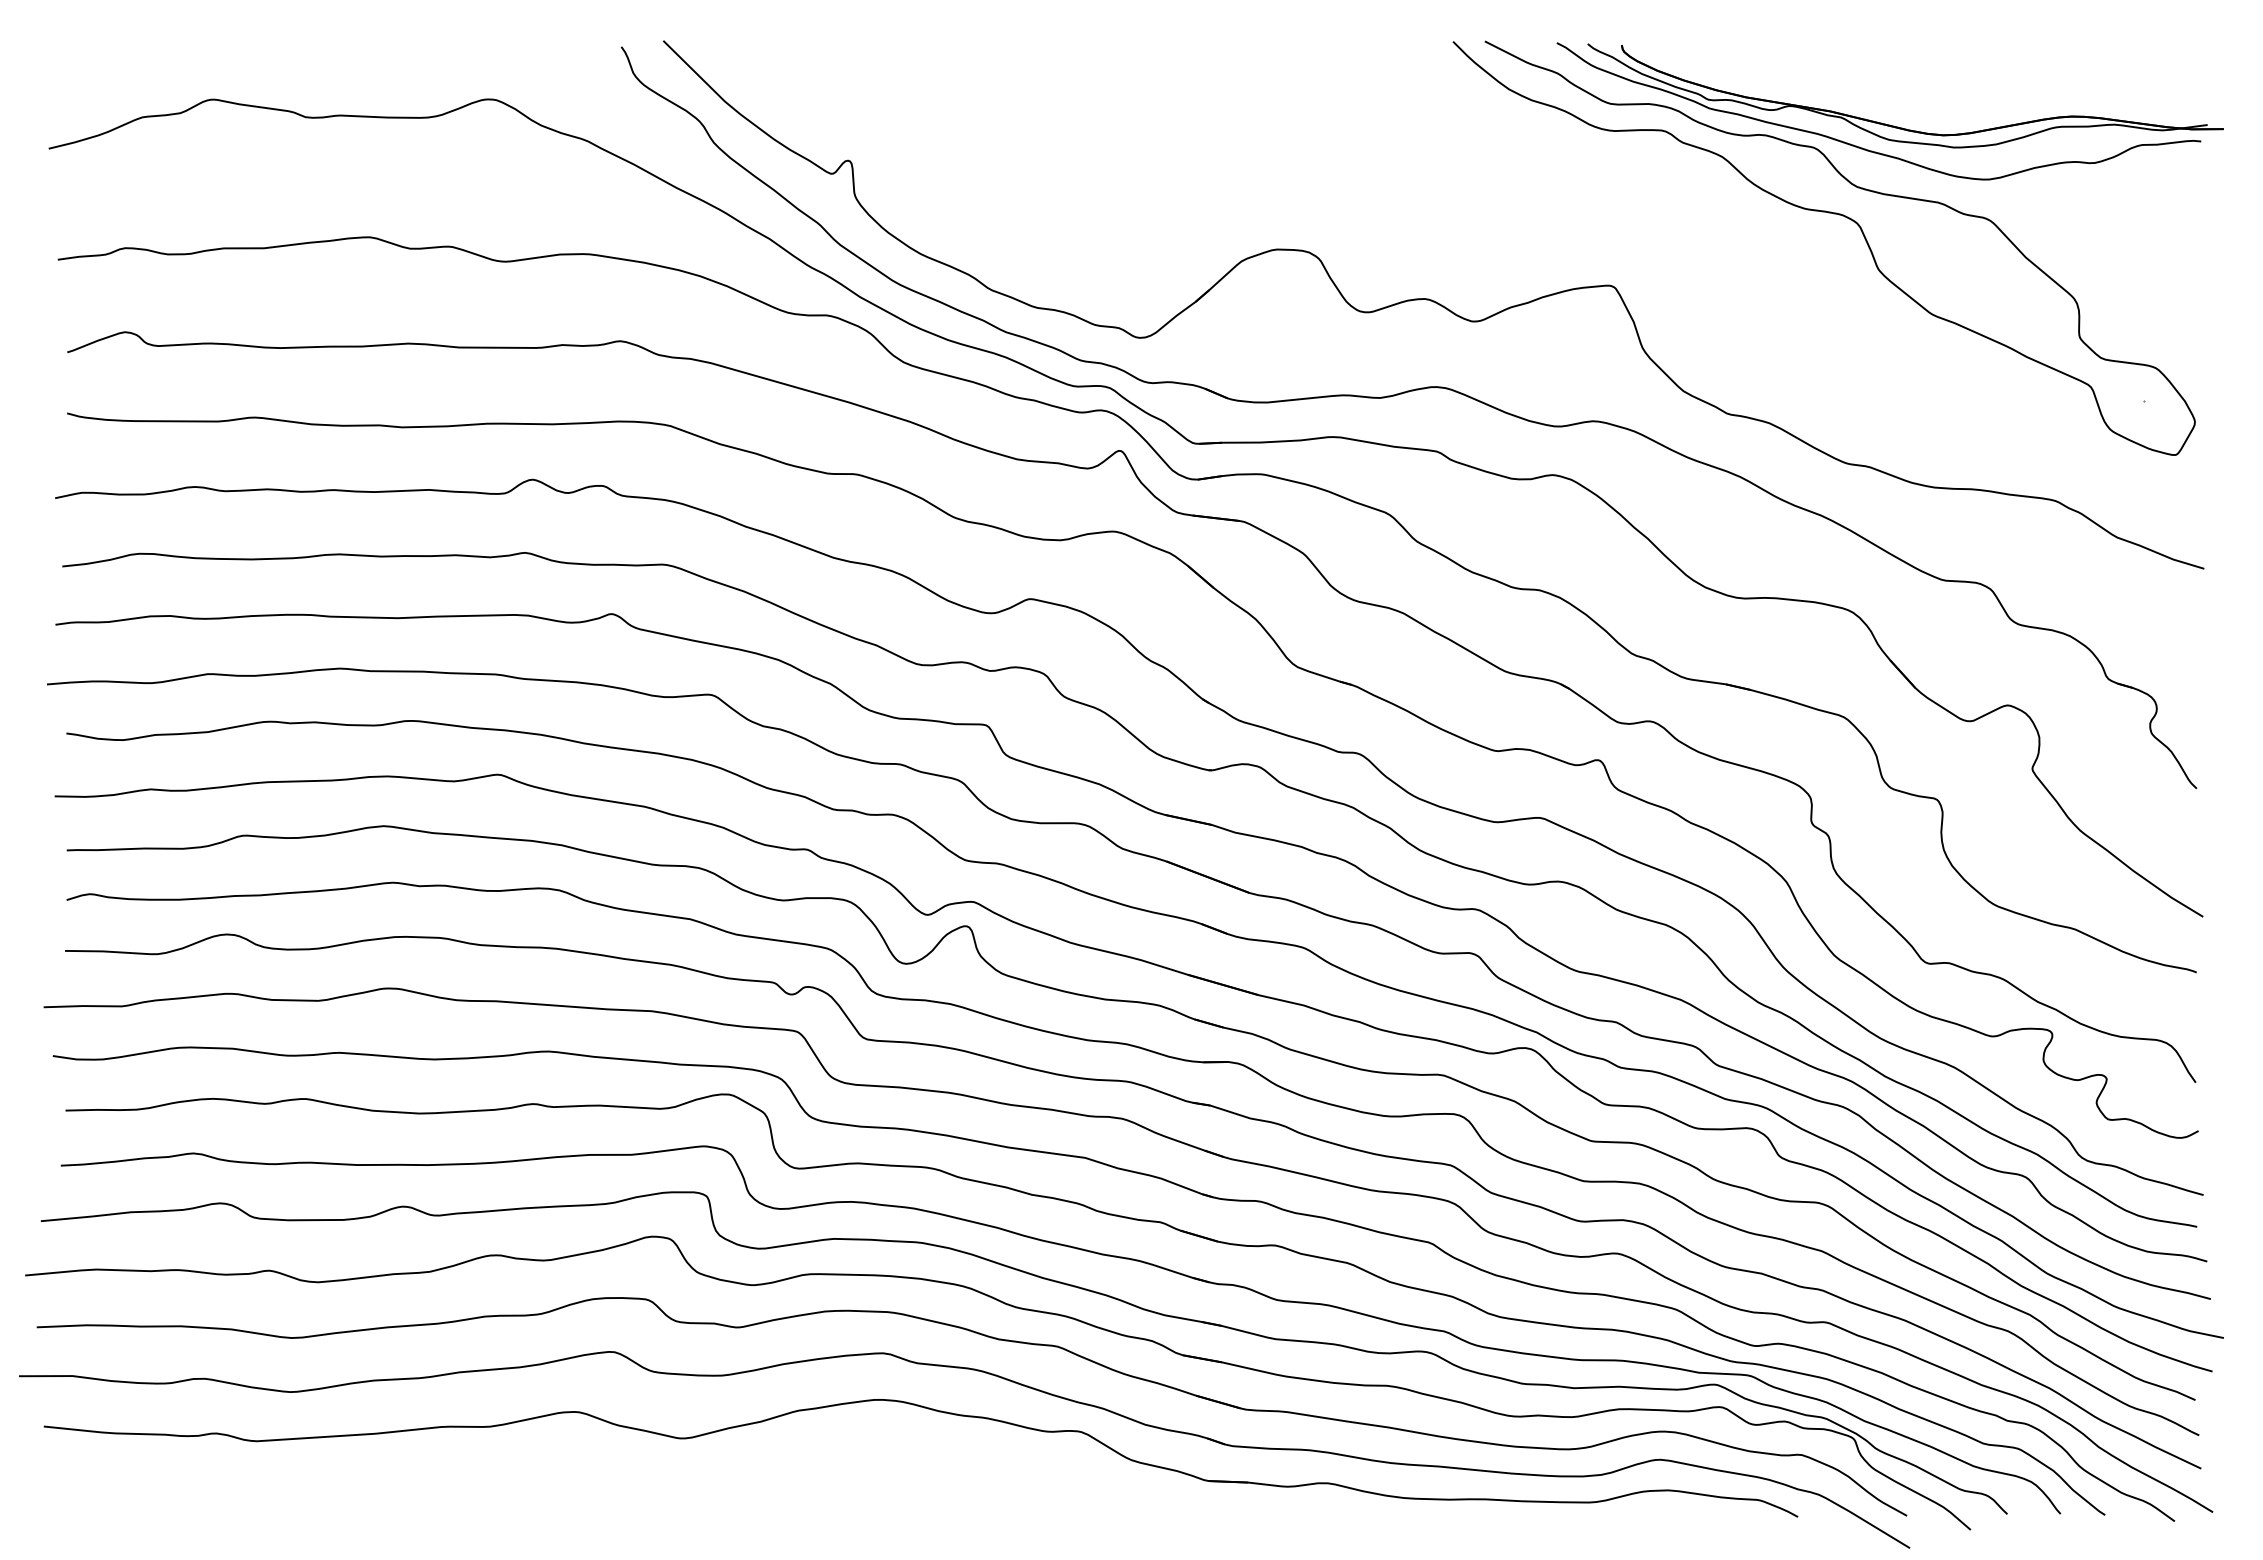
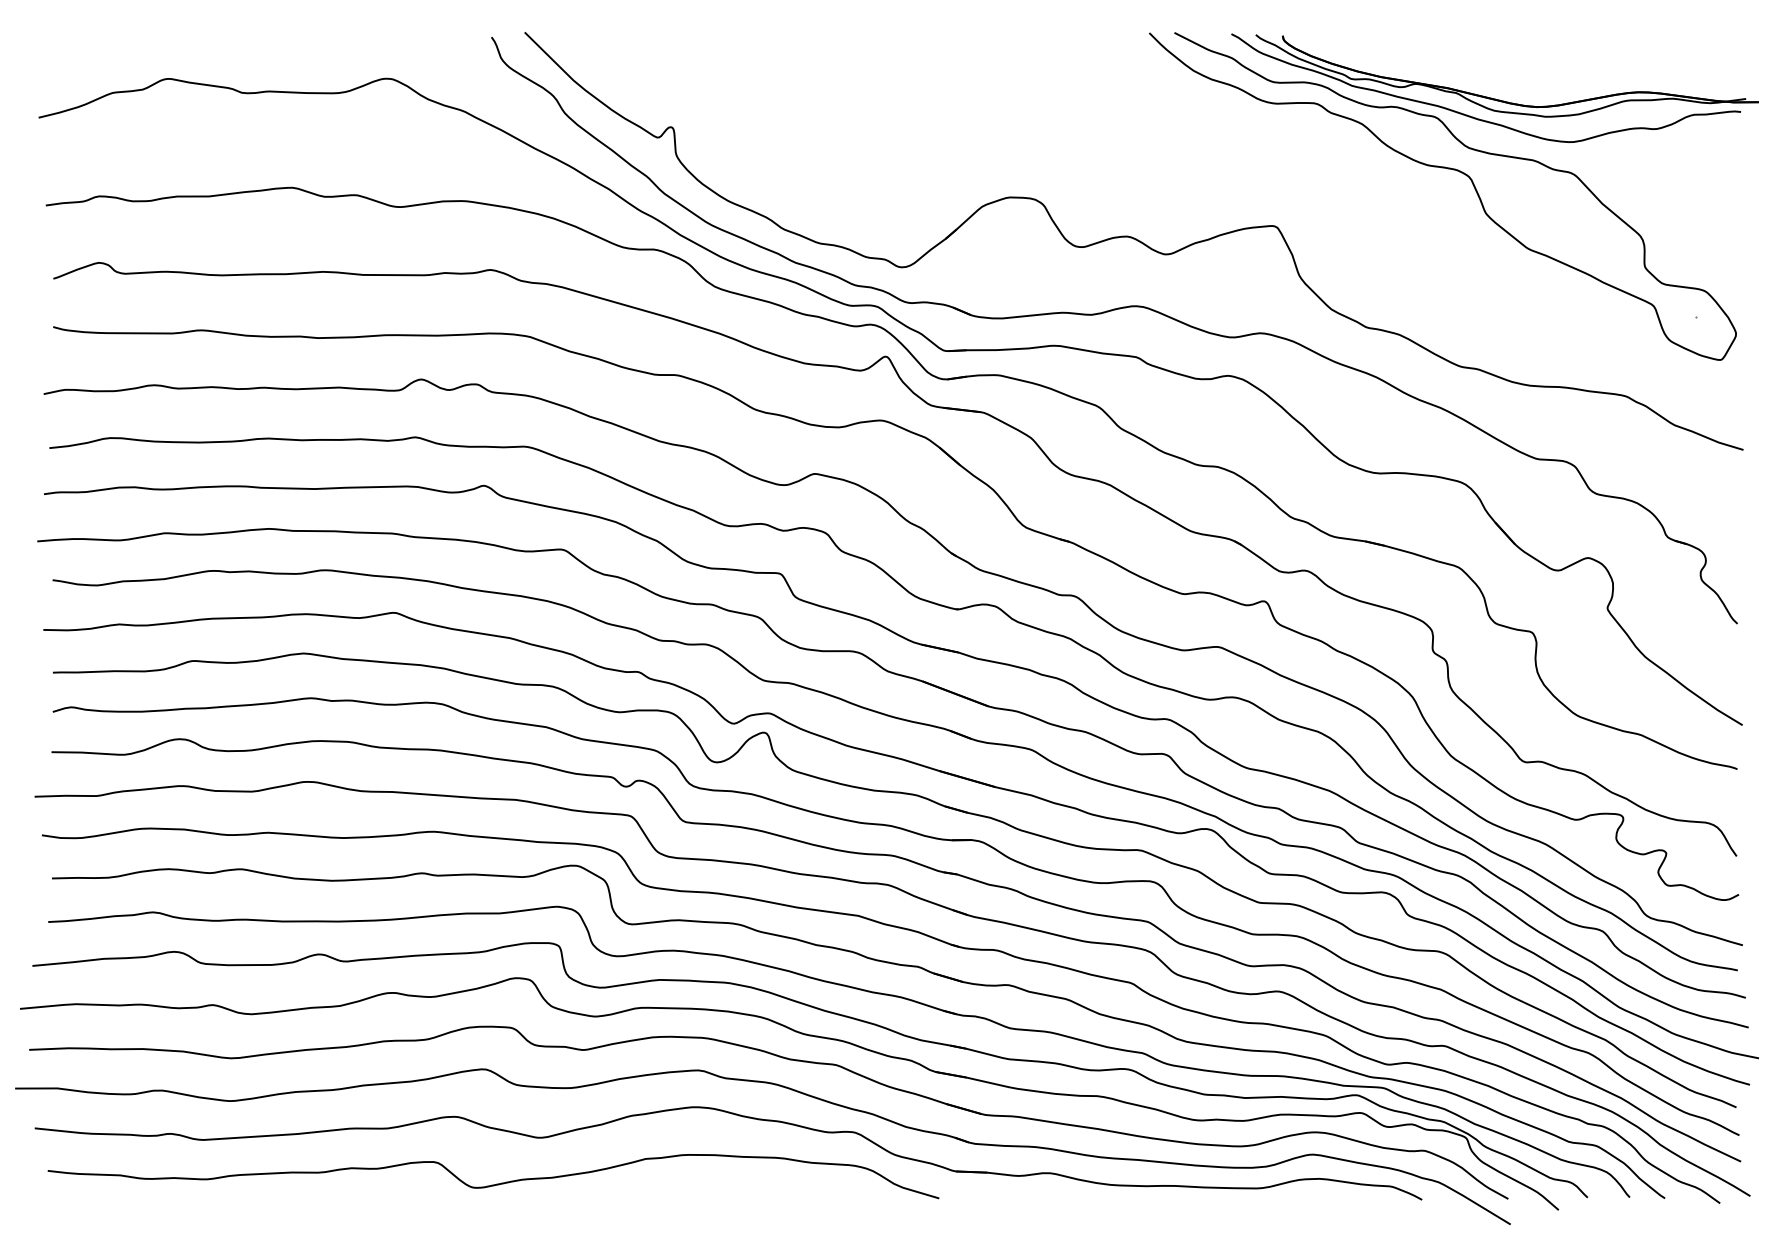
curve: (623, 1497) -> (493, 1184), added

